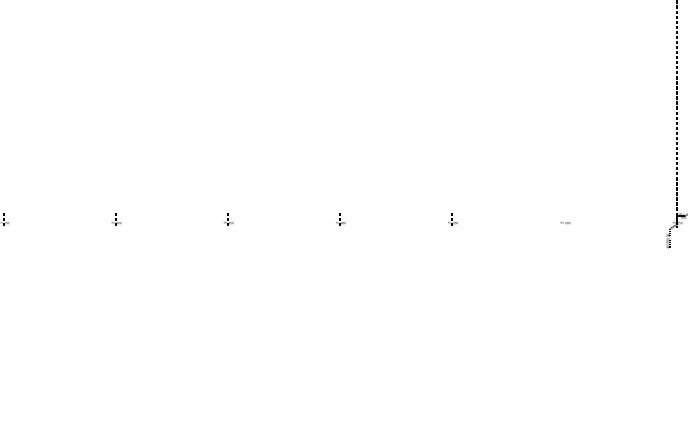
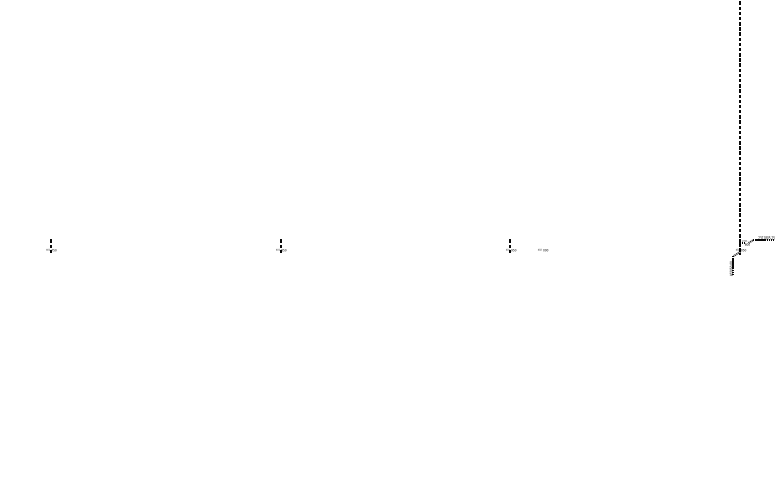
part: (116, 218) -> (166, 245), removed
part: (341, 218) -> (396, 245), removed
text: (565, 223) -> (543, 250), moved

